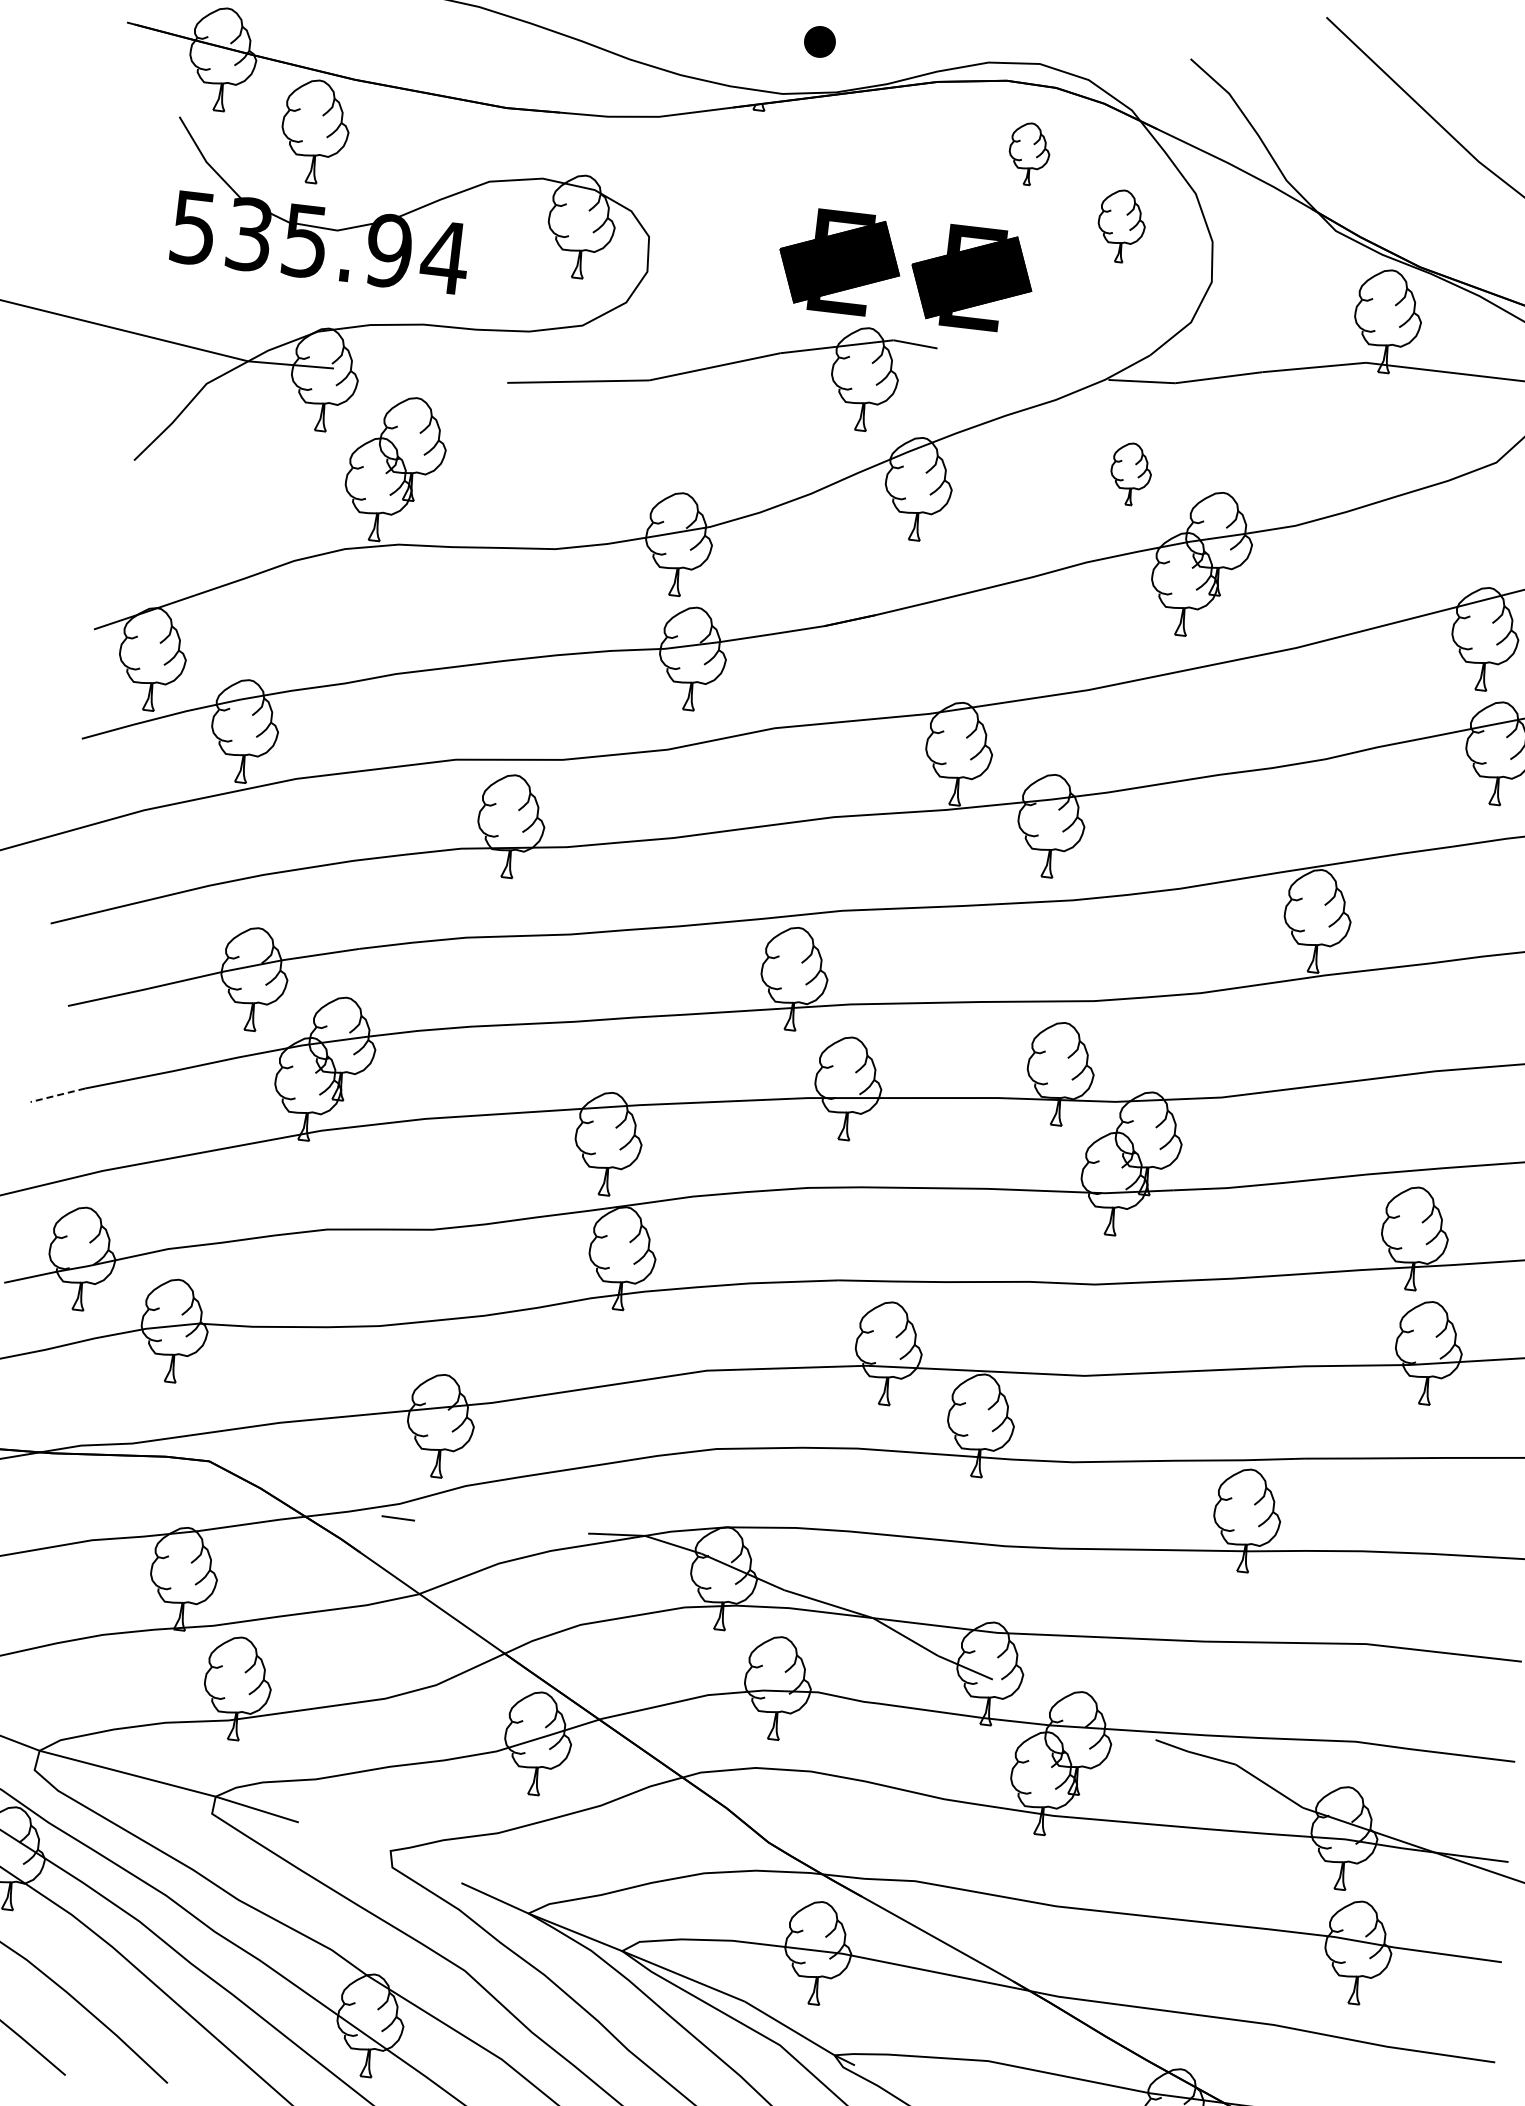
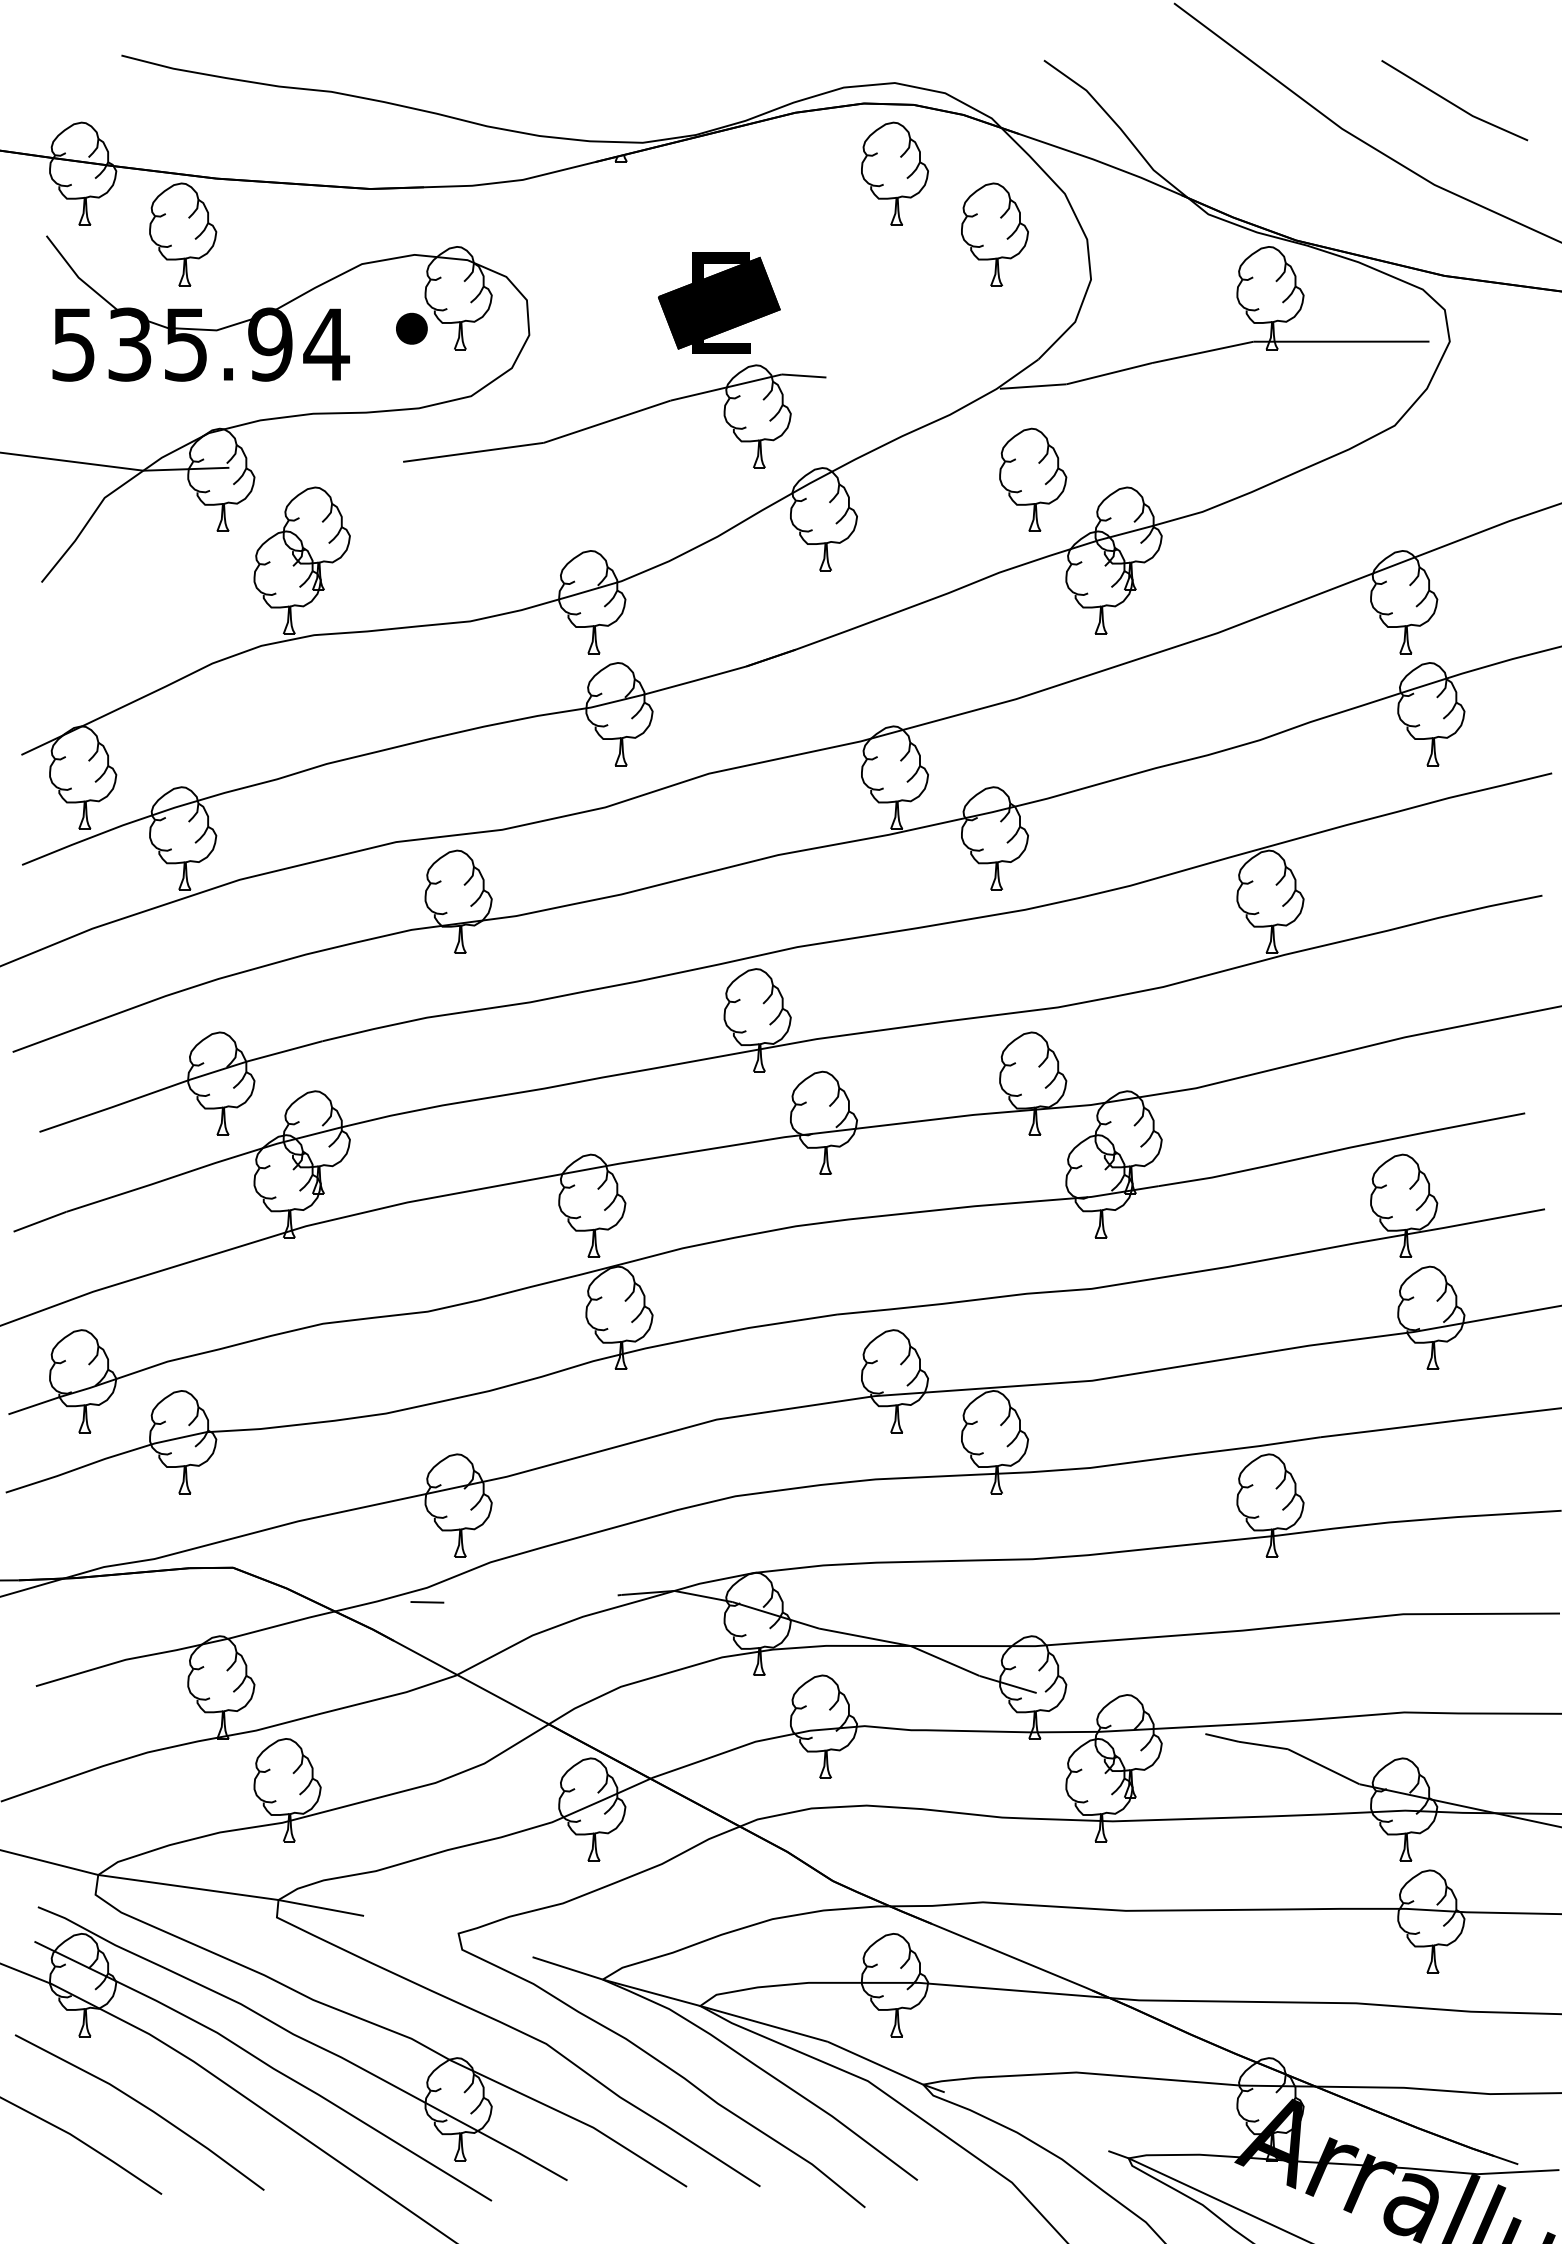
part: (819, 41) -> (411, 328), moved
part: (1028, 153) -> (894, 173), size x1.67
part: (1121, 226) -> (994, 234), size x1.43
part: (972, 277) -> (852, 302), removed
part: (1131, 473) -> (1033, 479), size x1.67
line: (57, 1094) -> (39, 1221), dashed -> solid

